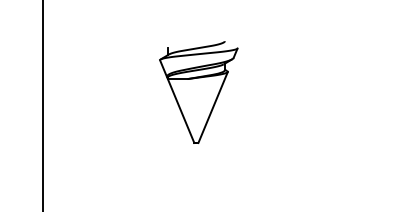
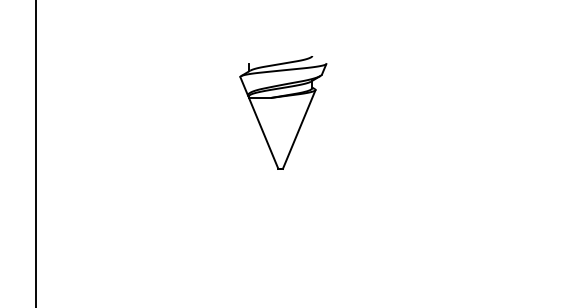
part: (198, 92) -> (282, 112), size x0.7

